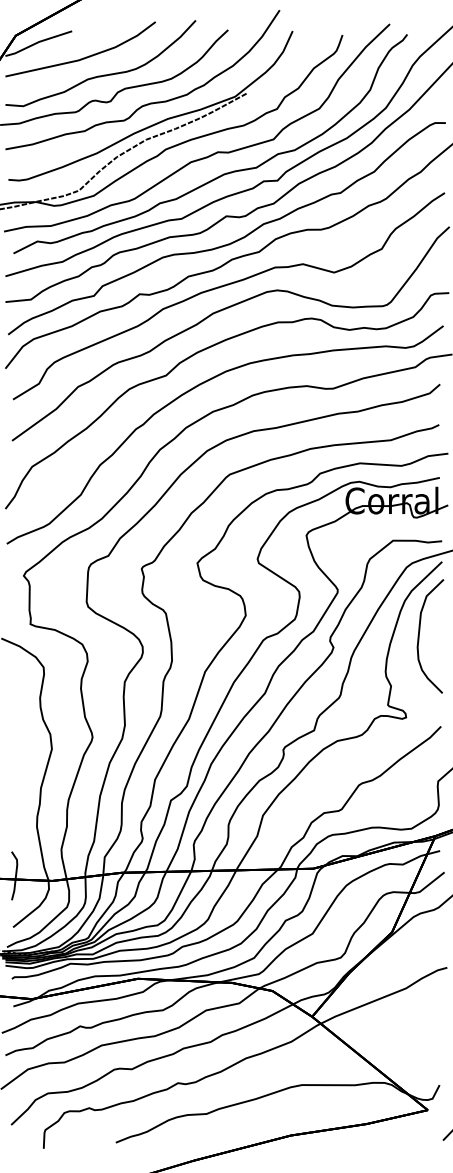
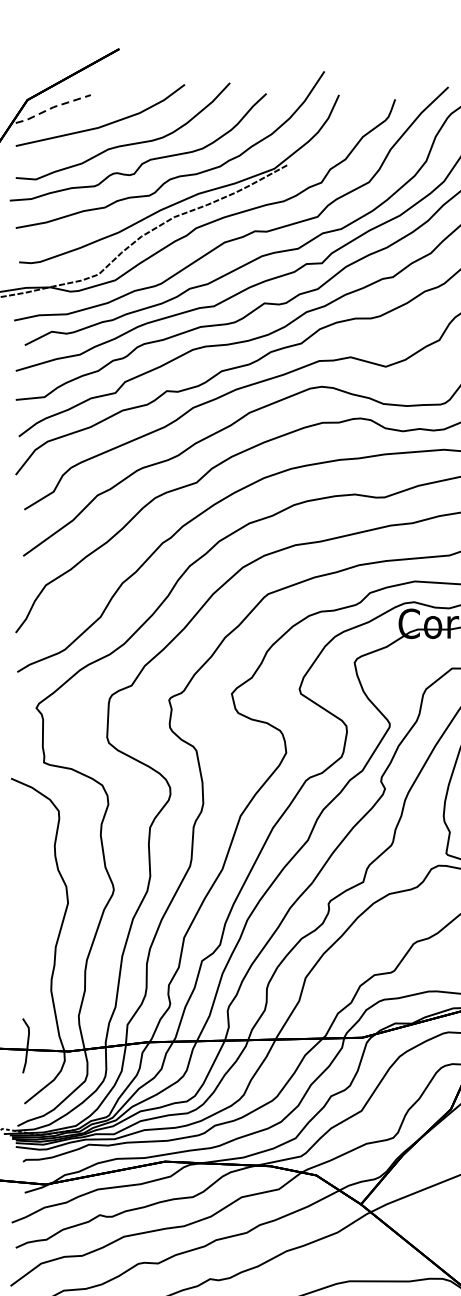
line: (38, 42) -> (52, 107), solid -> dashed

